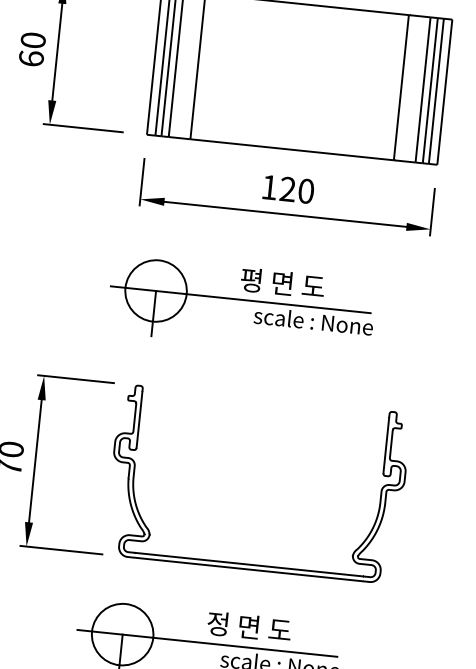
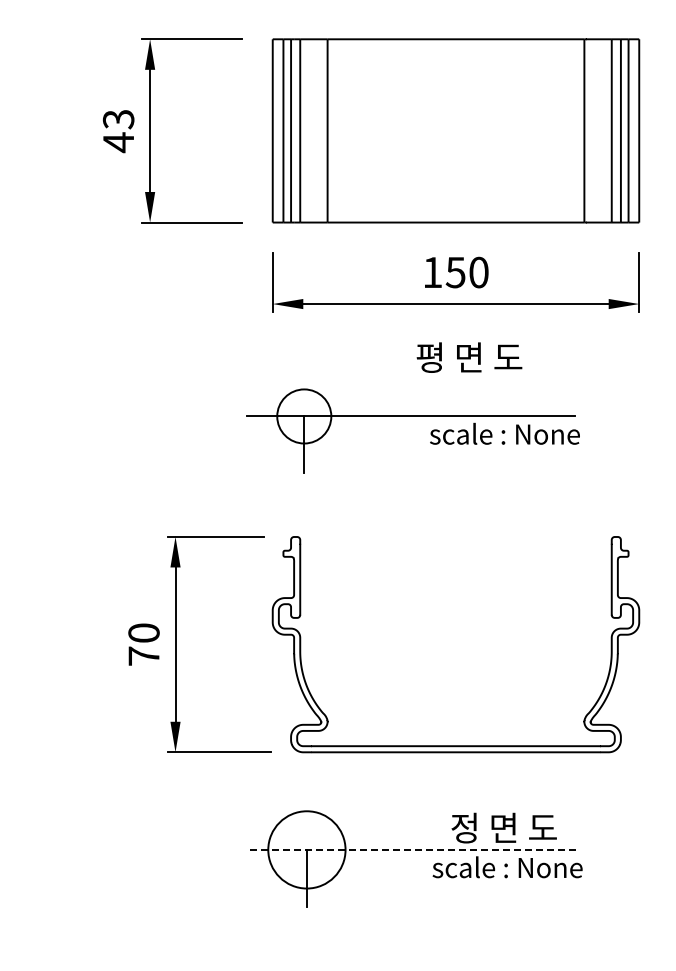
text: (32, 50) -> (118, 131), 60 -> 43
text: (287, 189) -> (455, 272), 120 -> 150
text: (282, 283) -> (469, 357), moved
circle: (155, 290) -> (303, 416), size x0.7
text: (248, 626) -> (503, 827), moved
line: (207, 643) -> (413, 849), solid -> dashed

